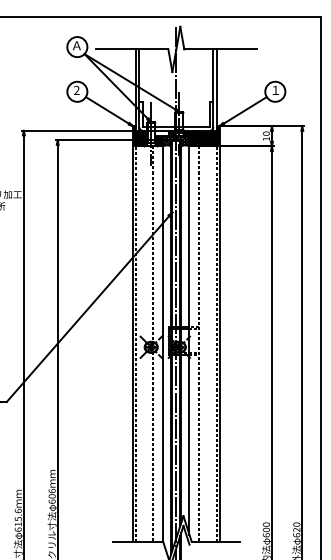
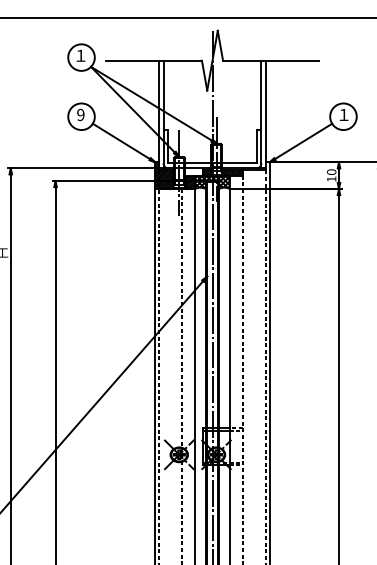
text: (76, 45) -> (80, 55), Ａ -> １
text: (76, 90) -> (80, 115), 2 -> 9
hatch: (204, 136) -> (249, 175), removed

